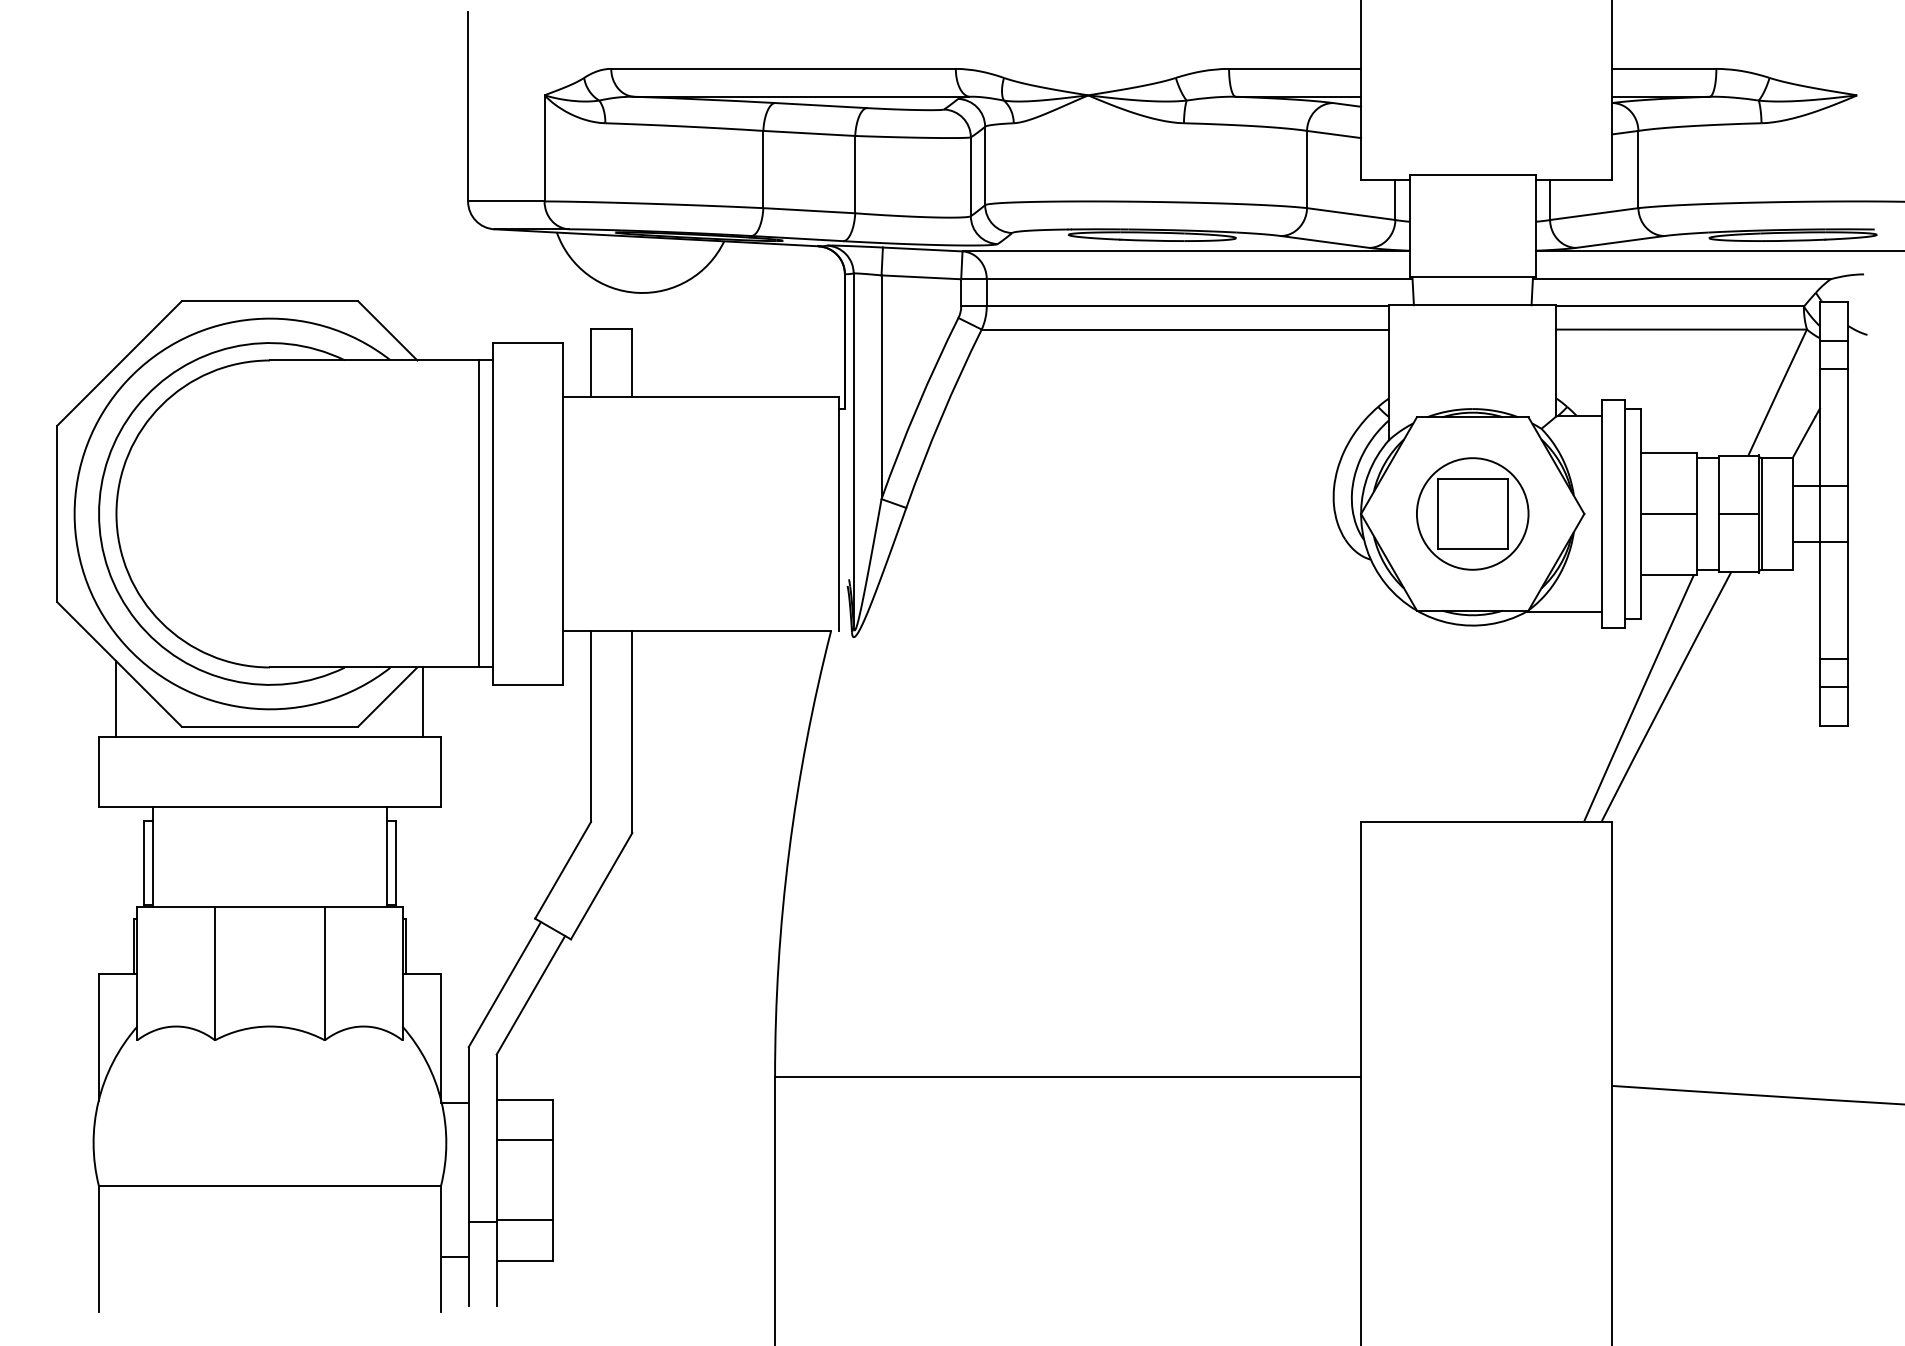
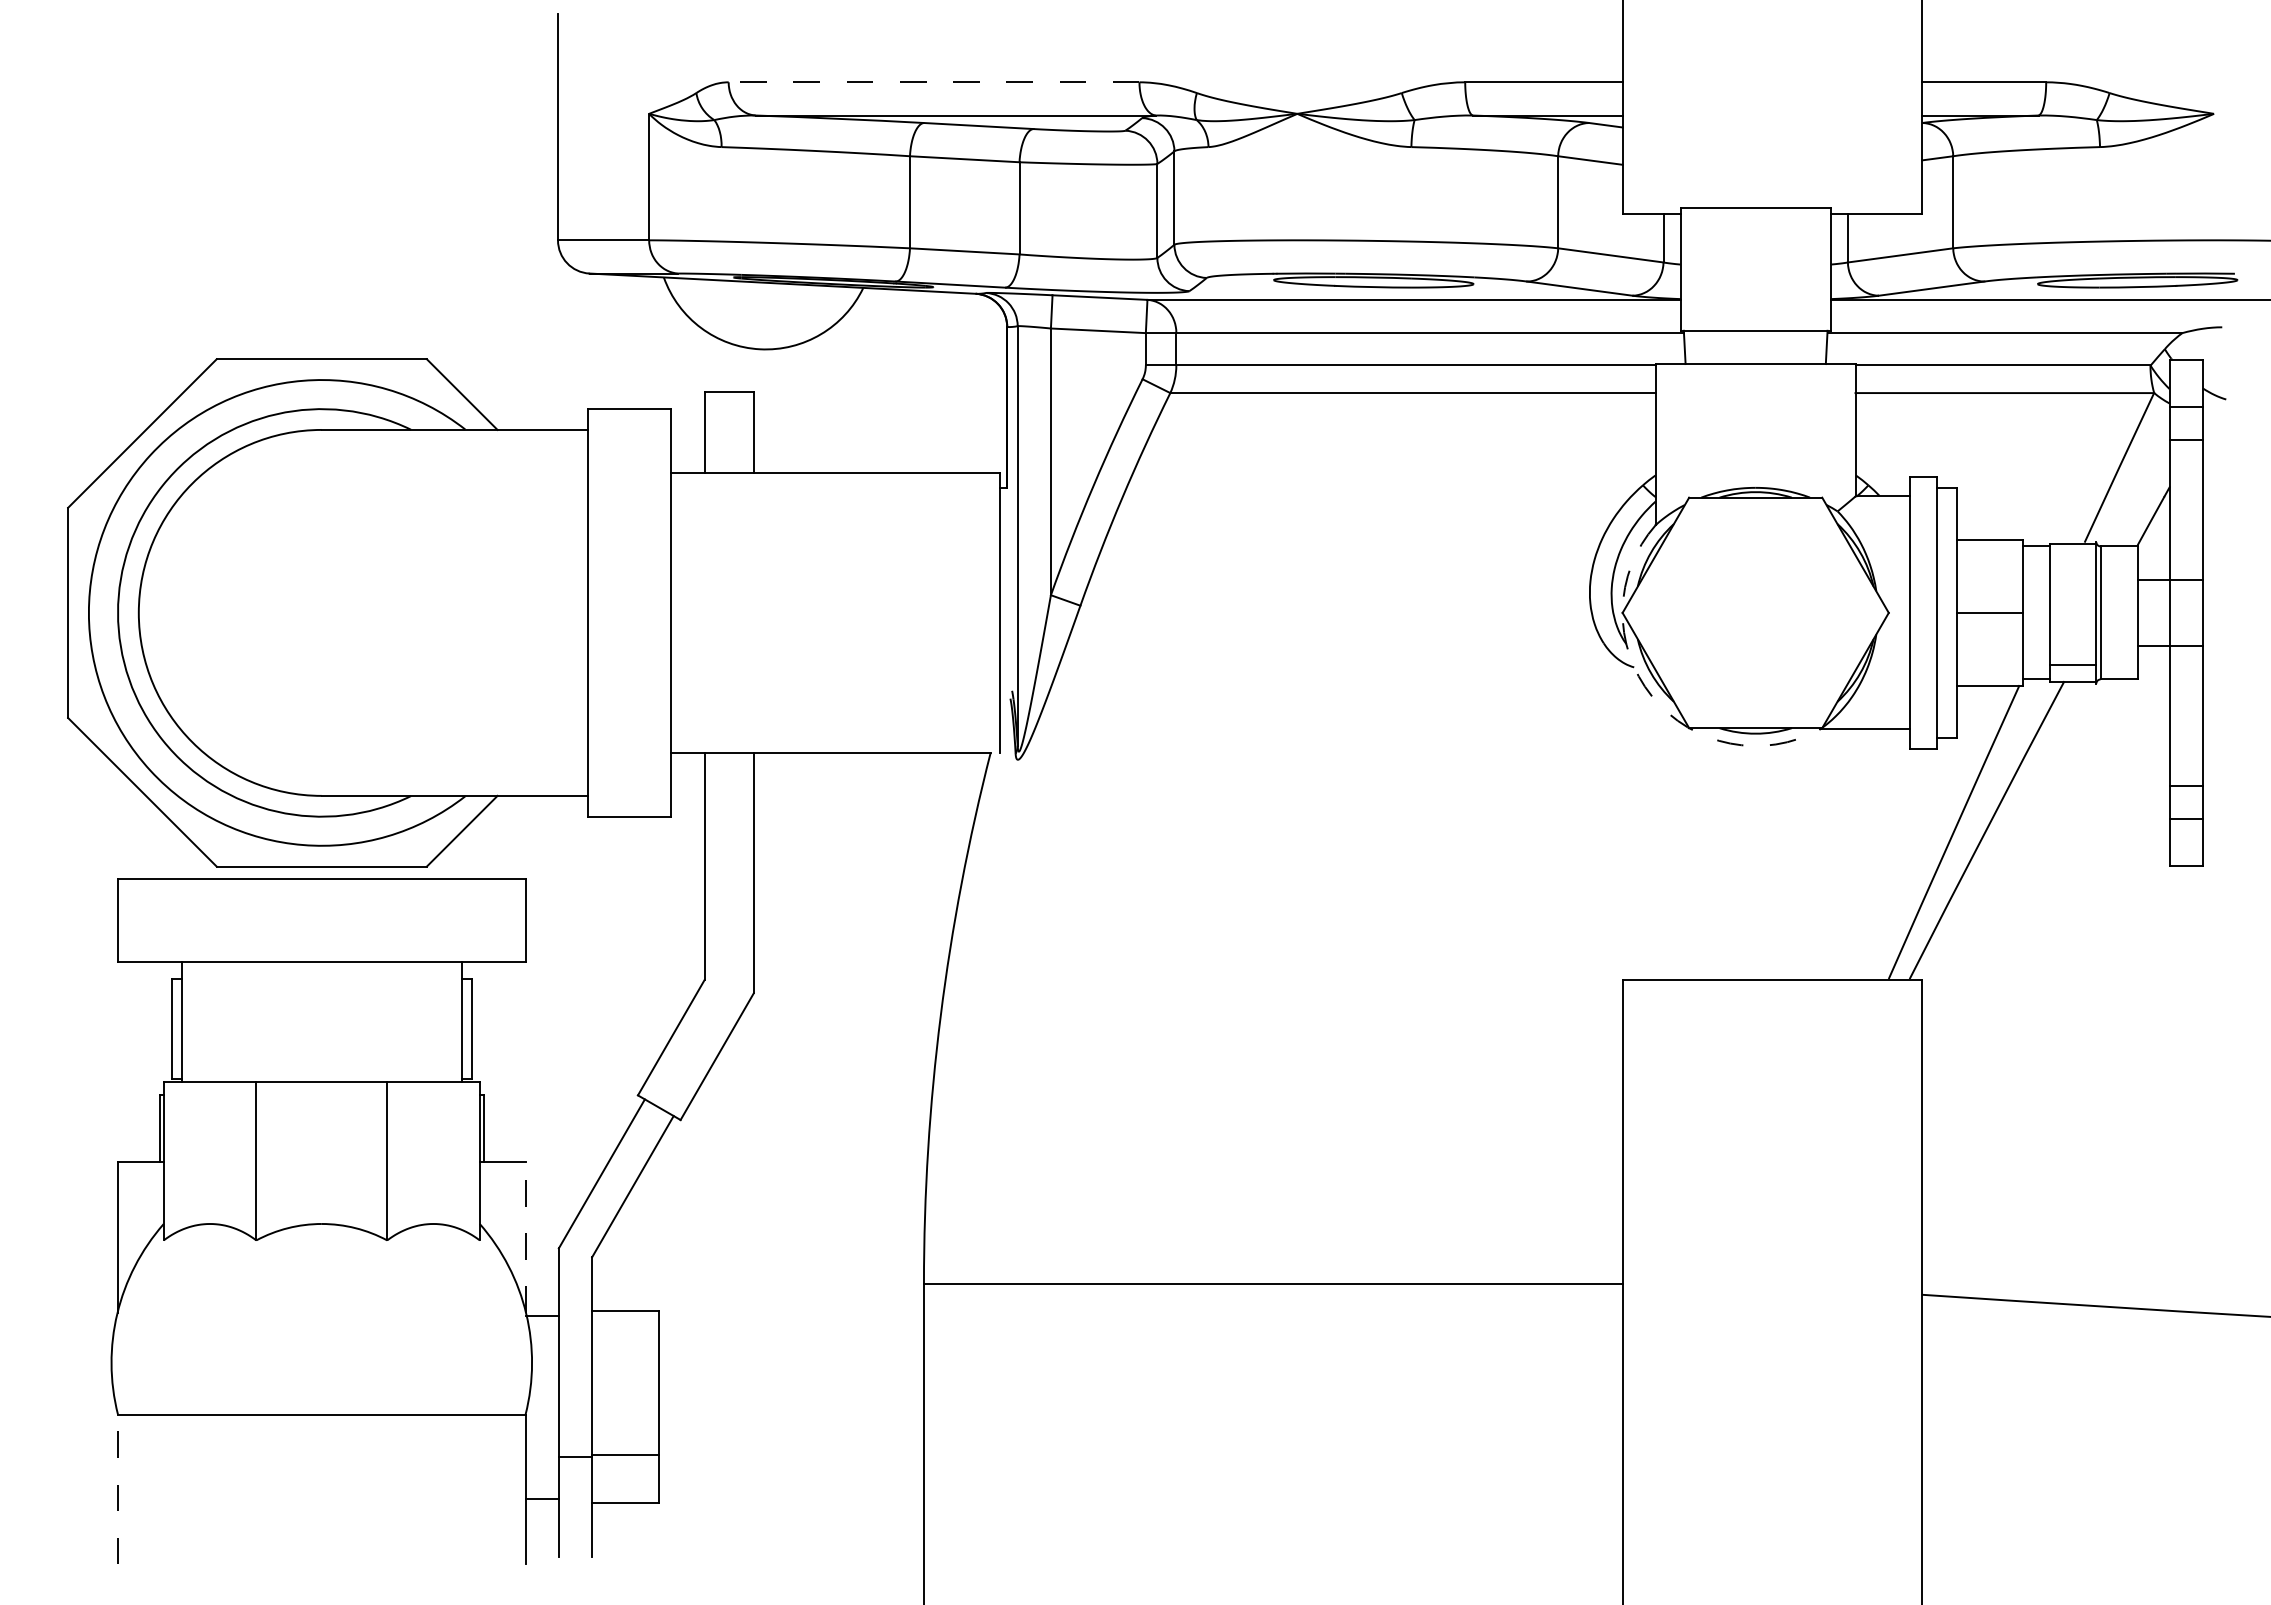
line: (783, 69) -> (933, 82), solid -> dashed
line: (479, 513) -> (571, 612), removed
part: (1472, 513) -> (1755, 612), removed
line: (1738, 513) -> (2072, 664), moved
arc: (1386, 584) -> (1652, 696), solid -> dashed
line: (116, 699) -> (138, 833), removed
line: (423, 702) -> (504, 837), removed
line: (440, 1037) -> (525, 1237), solid -> dashed
line: (524, 1140) -> (625, 1359), removed
line: (99, 1249) -> (118, 1489), solid -> dashed

